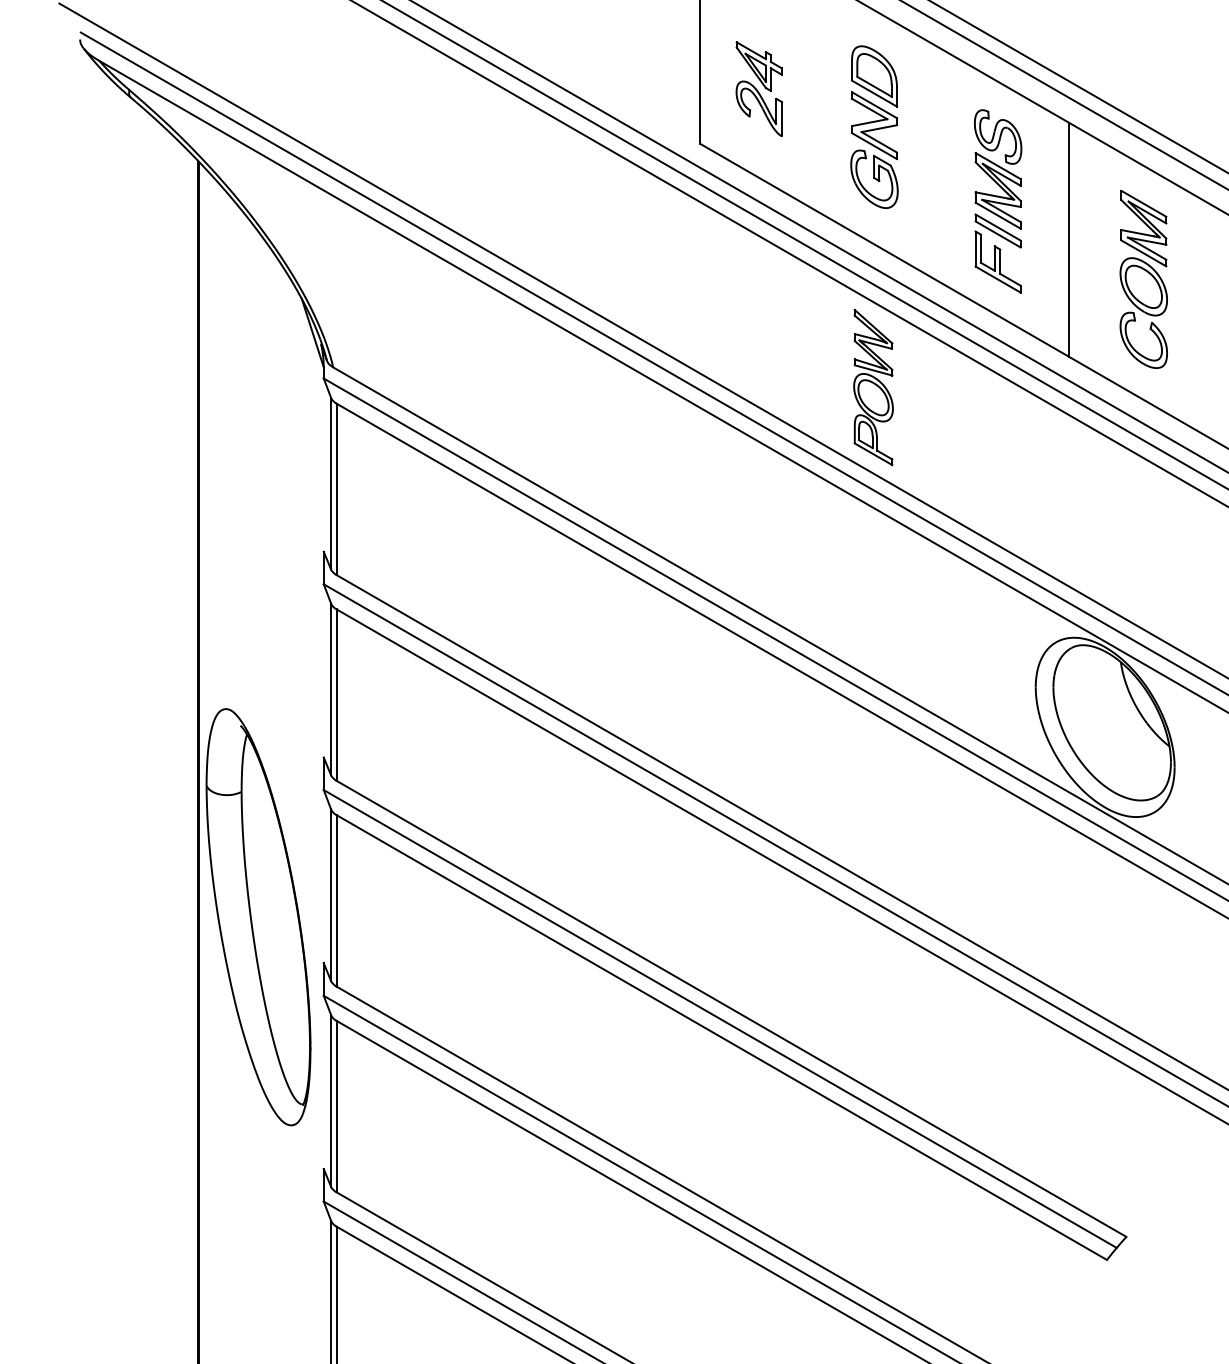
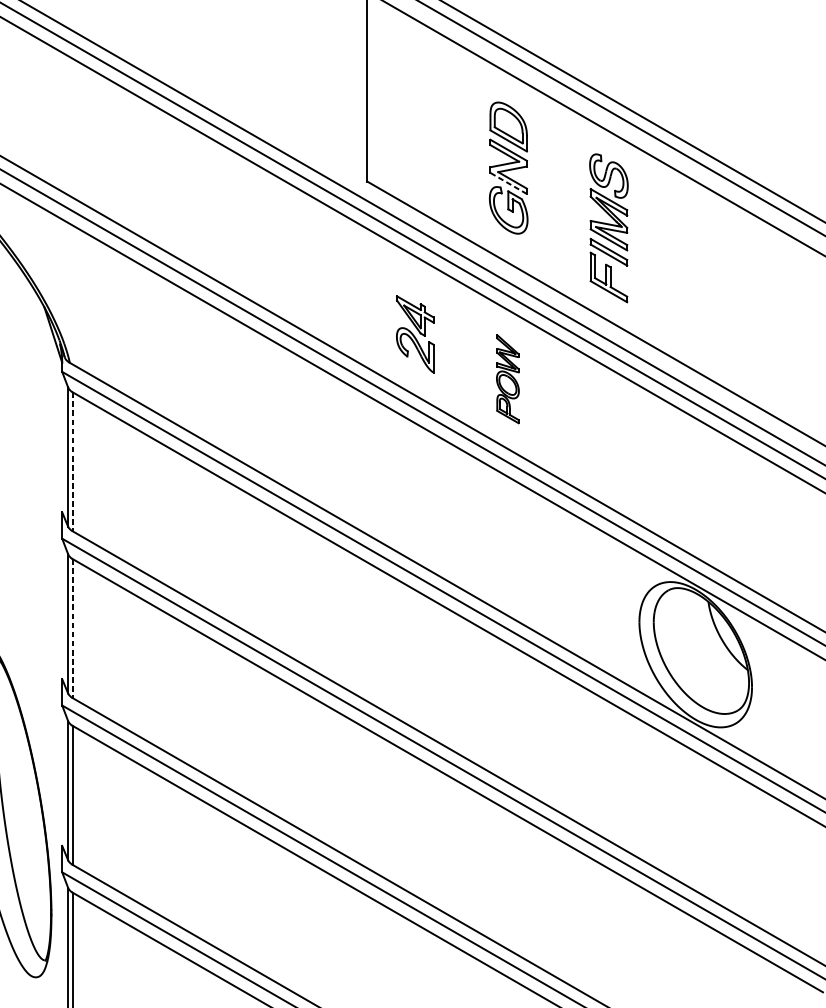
part: (758, 88) -> (414, 333), moved
line: (874, 146) -> (508, 183), solid -> dashed
line: (1068, 239) -> (665, 259), removed
part: (1143, 278) -> (726, 290), removed
part: (873, 387) -> (507, 379), size x0.7
line: (336, 489) -> (72, 461), solid -> dashed
line: (336, 695) -> (72, 628), solid -> dashed

